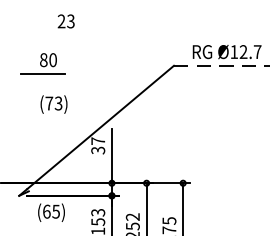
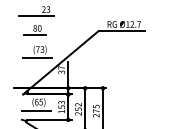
line: (46, 35) -> (36, 16), added
line: (223, 66) -> (122, 31), dashed -> solid
line: (48, 119) -> (37, 57), added
line: (46, 228) -> (36, 110), added

